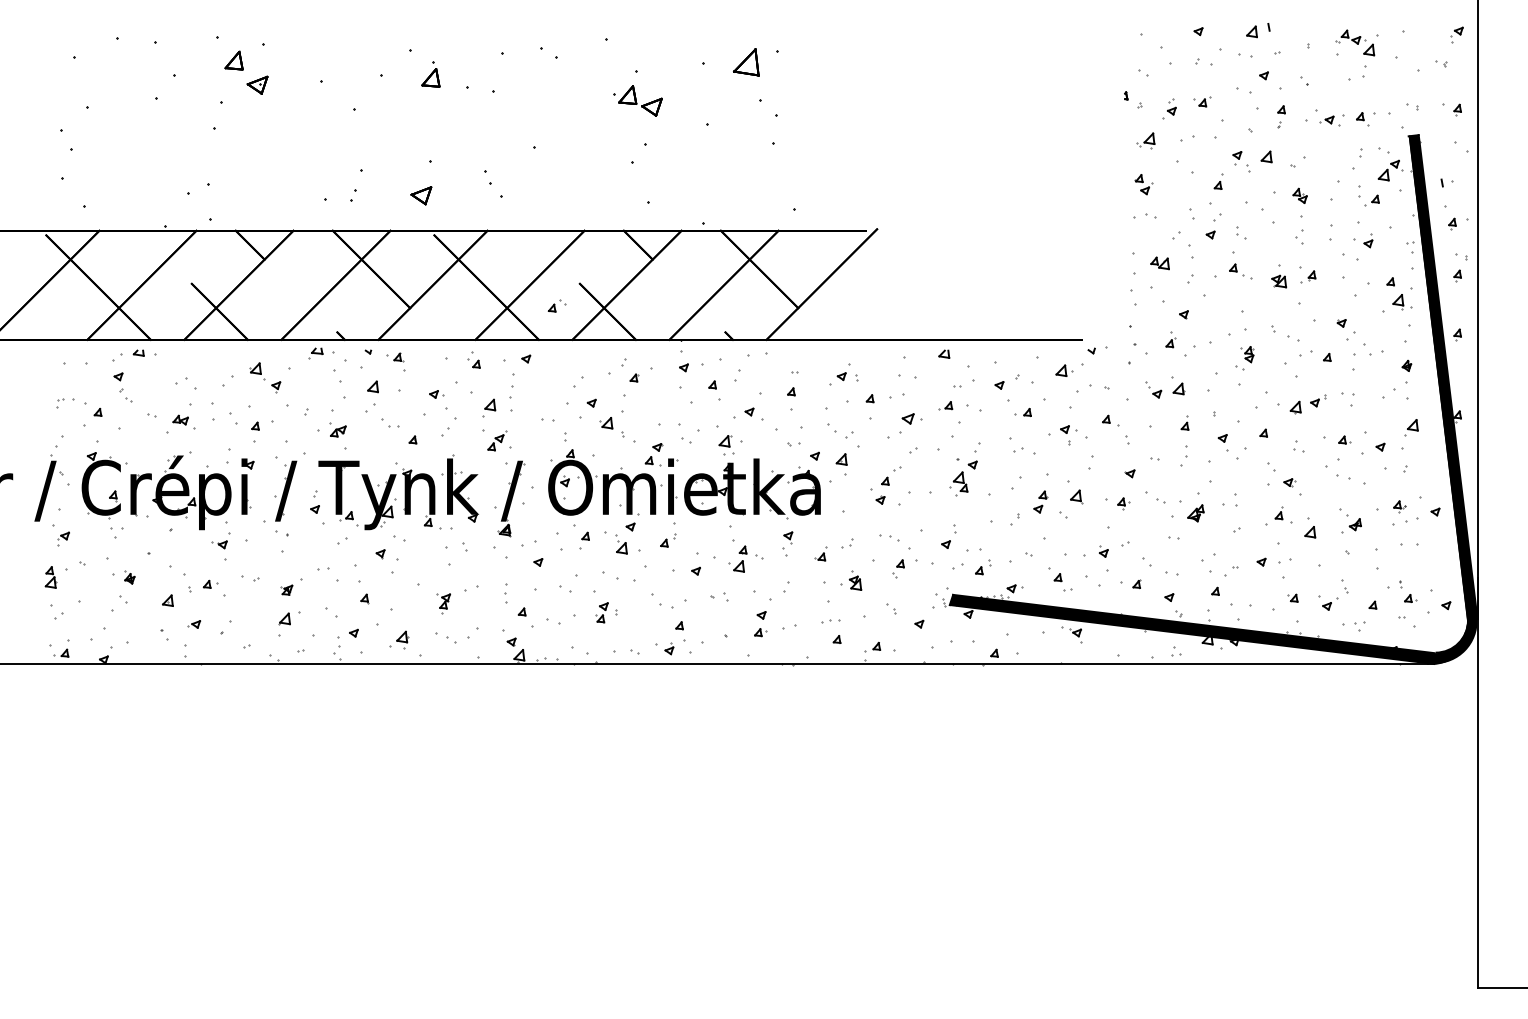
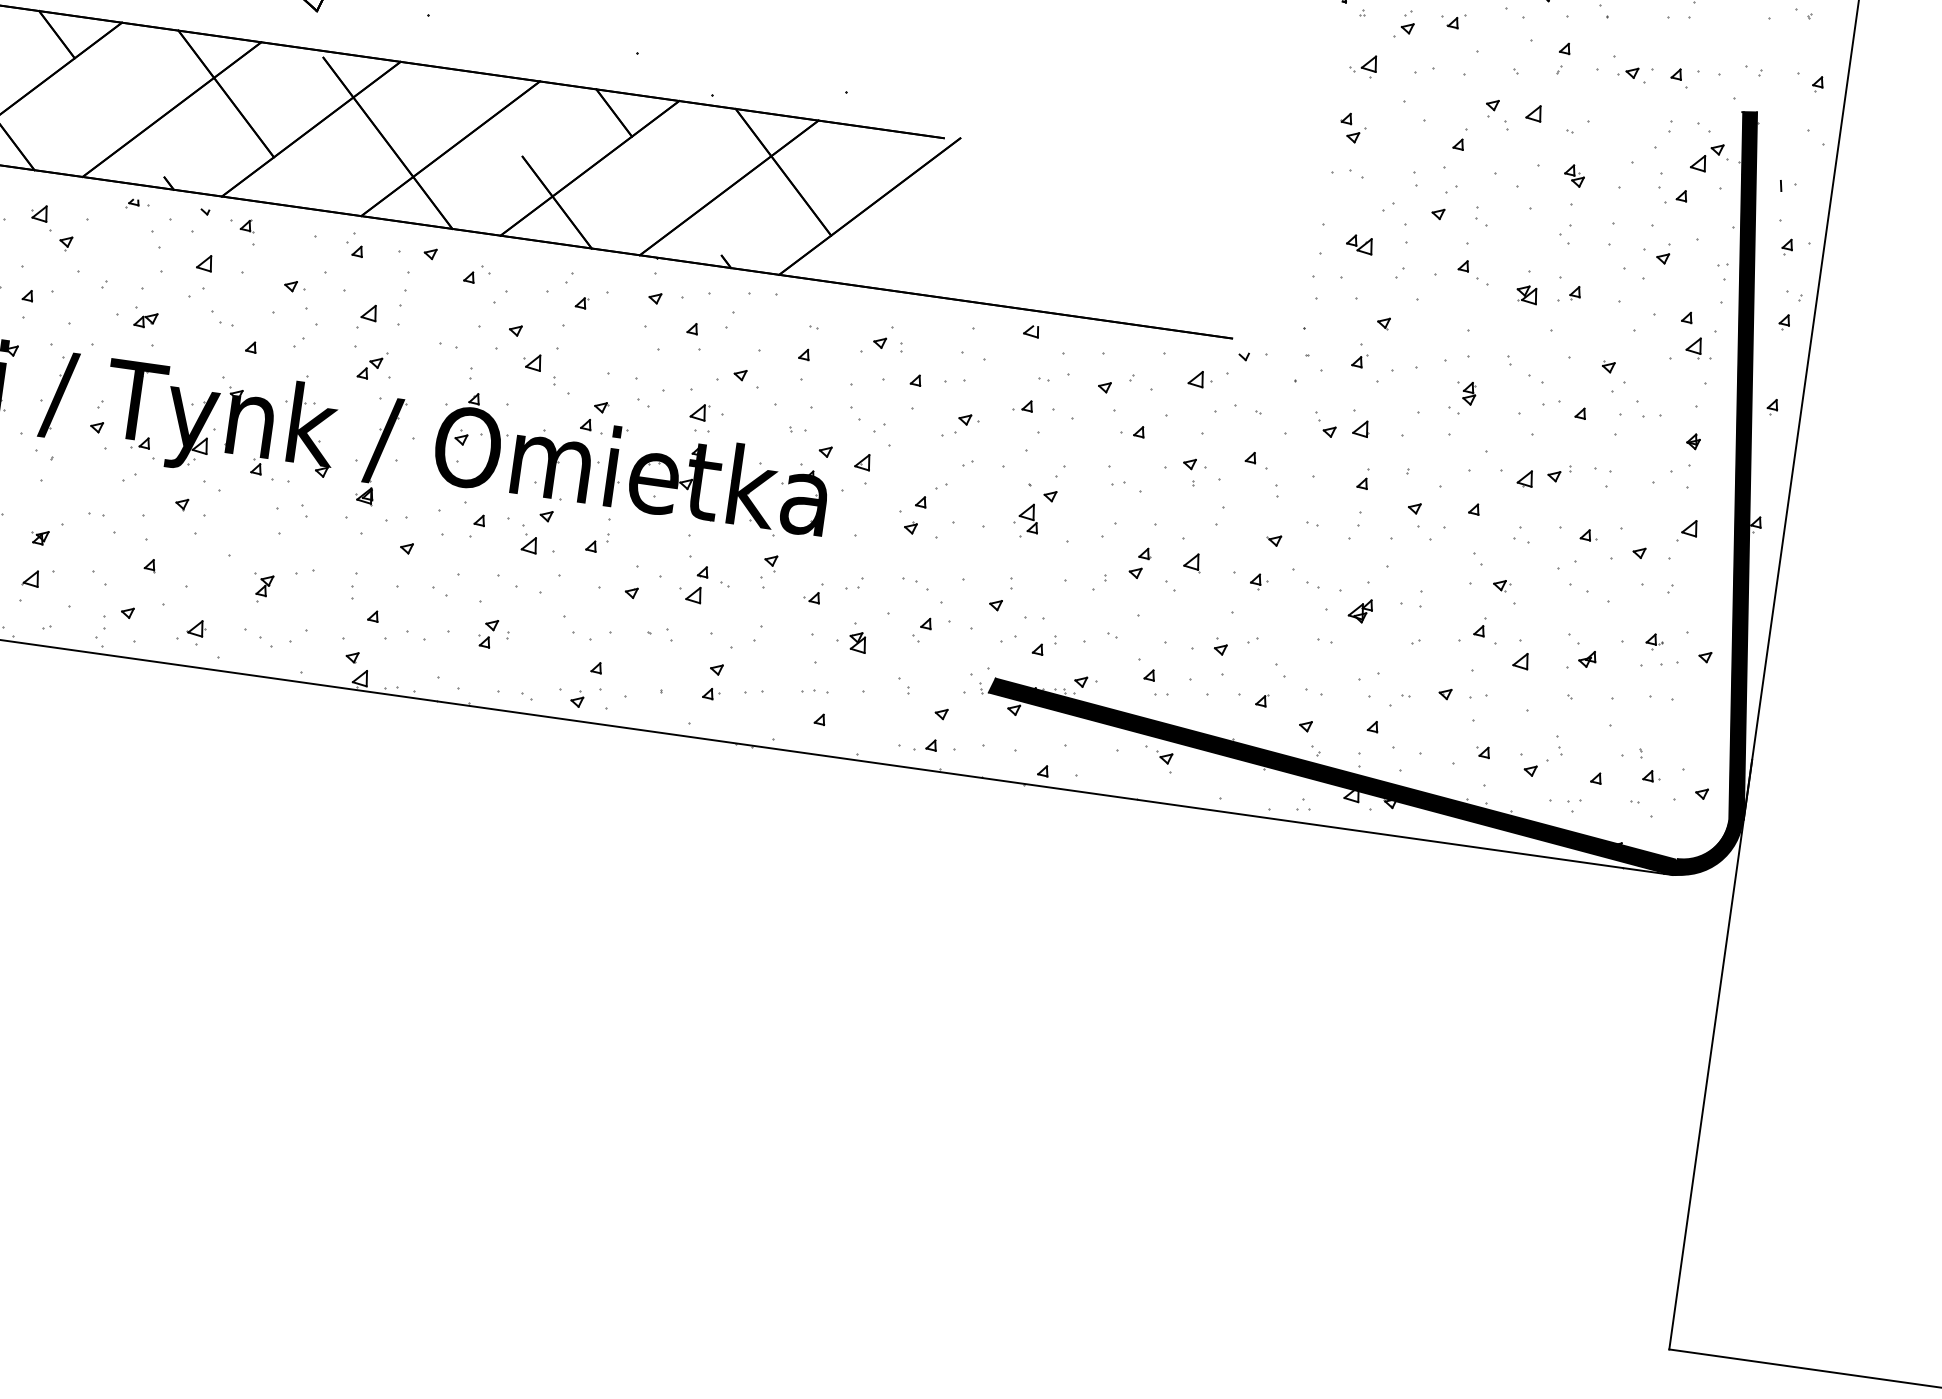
part: (556, 305) -> (476, 274), moved
part: (321, 353) -> (137, 204), size x0.62
part: (904, 425) -> (960, 425), size x0.71
part: (872, 646) -> (925, 744), moved

